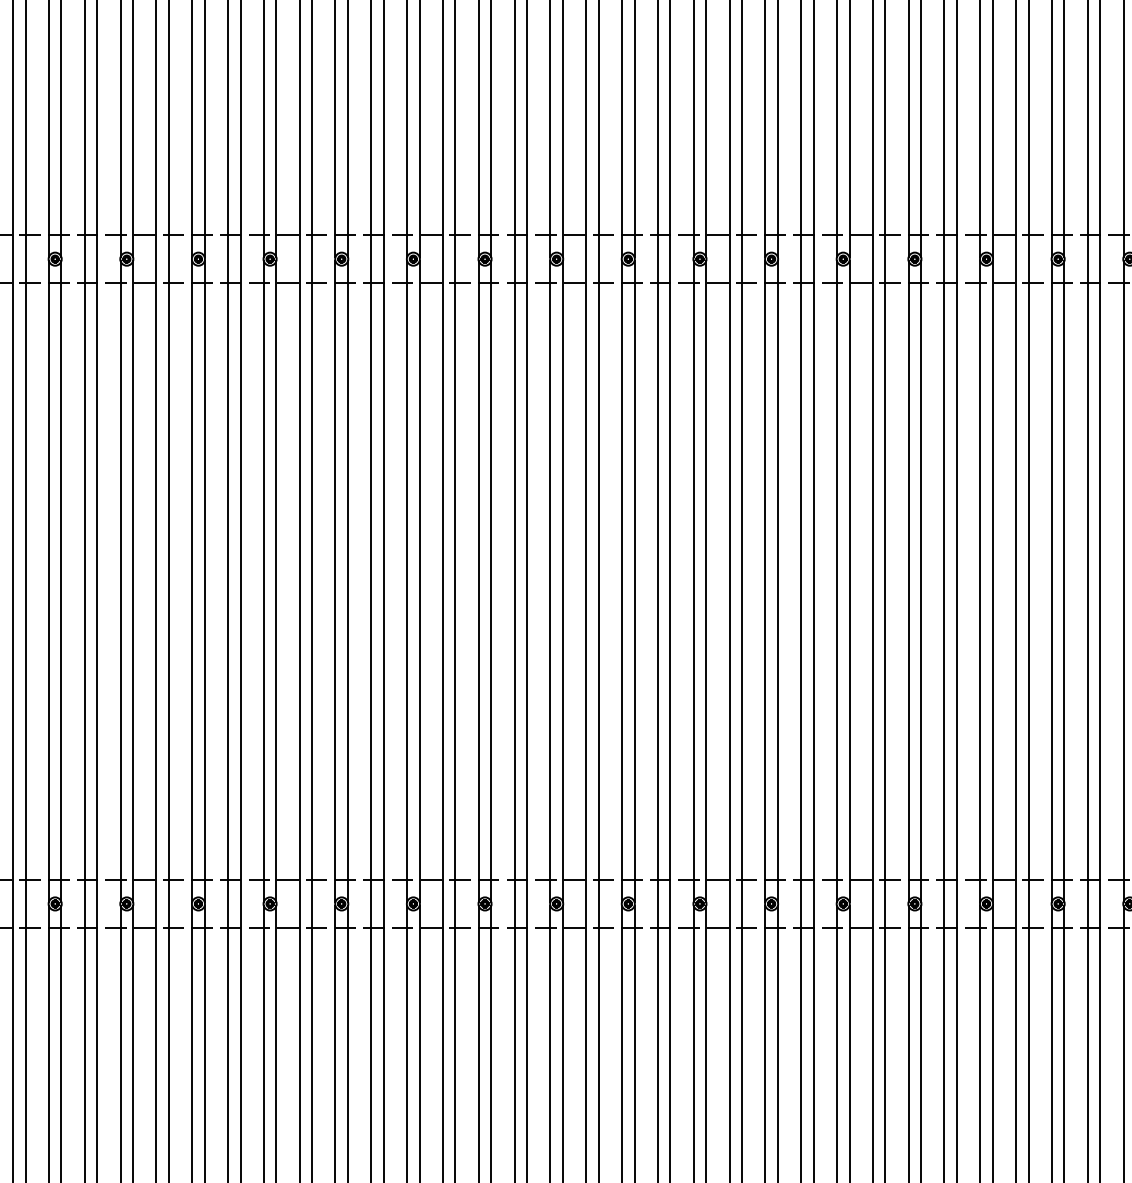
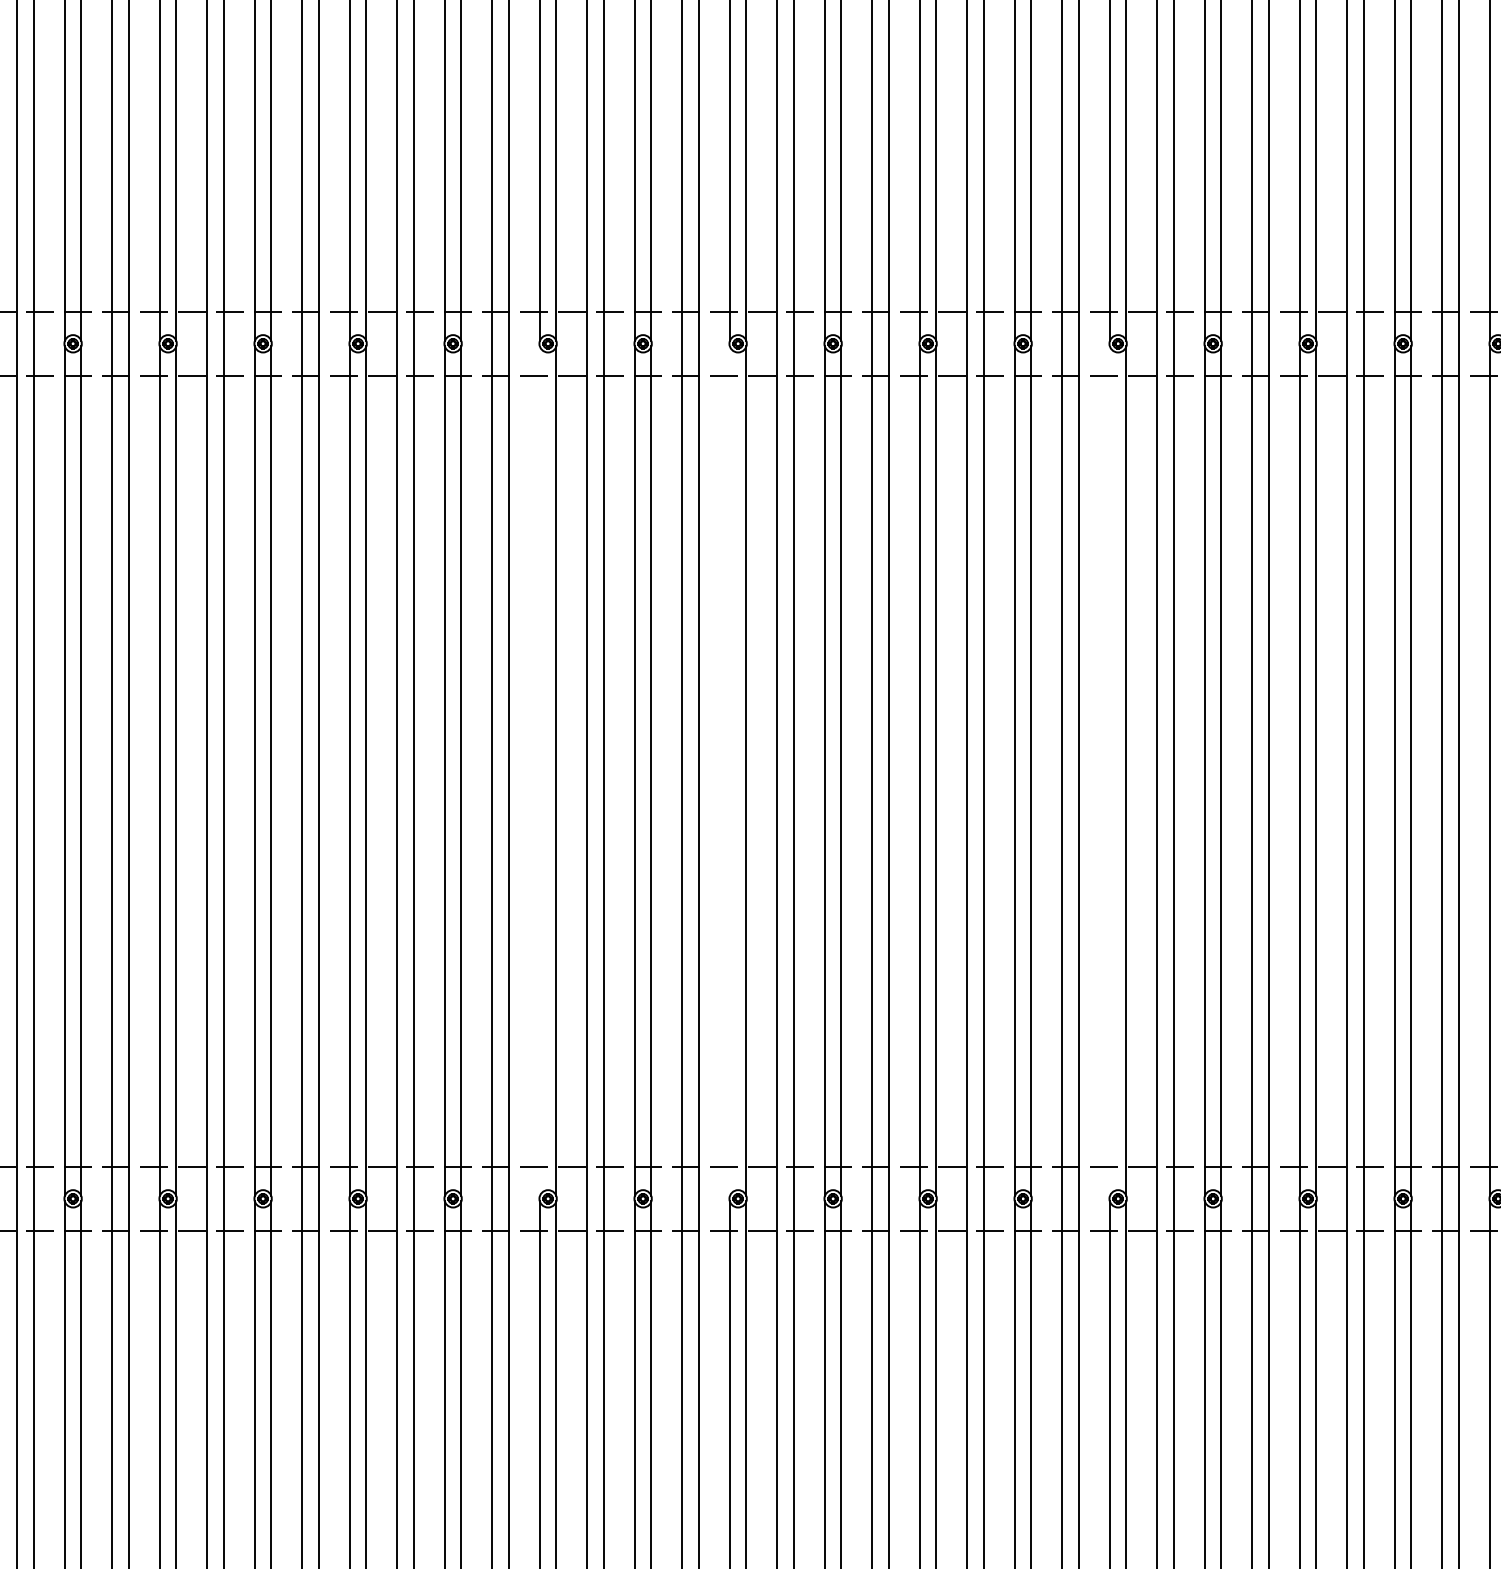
line: (407, 581) -> (540, 771), removed
line: (550, 581) -> (729, 771), removed
line: (836, 581) -> (1109, 771), removed

